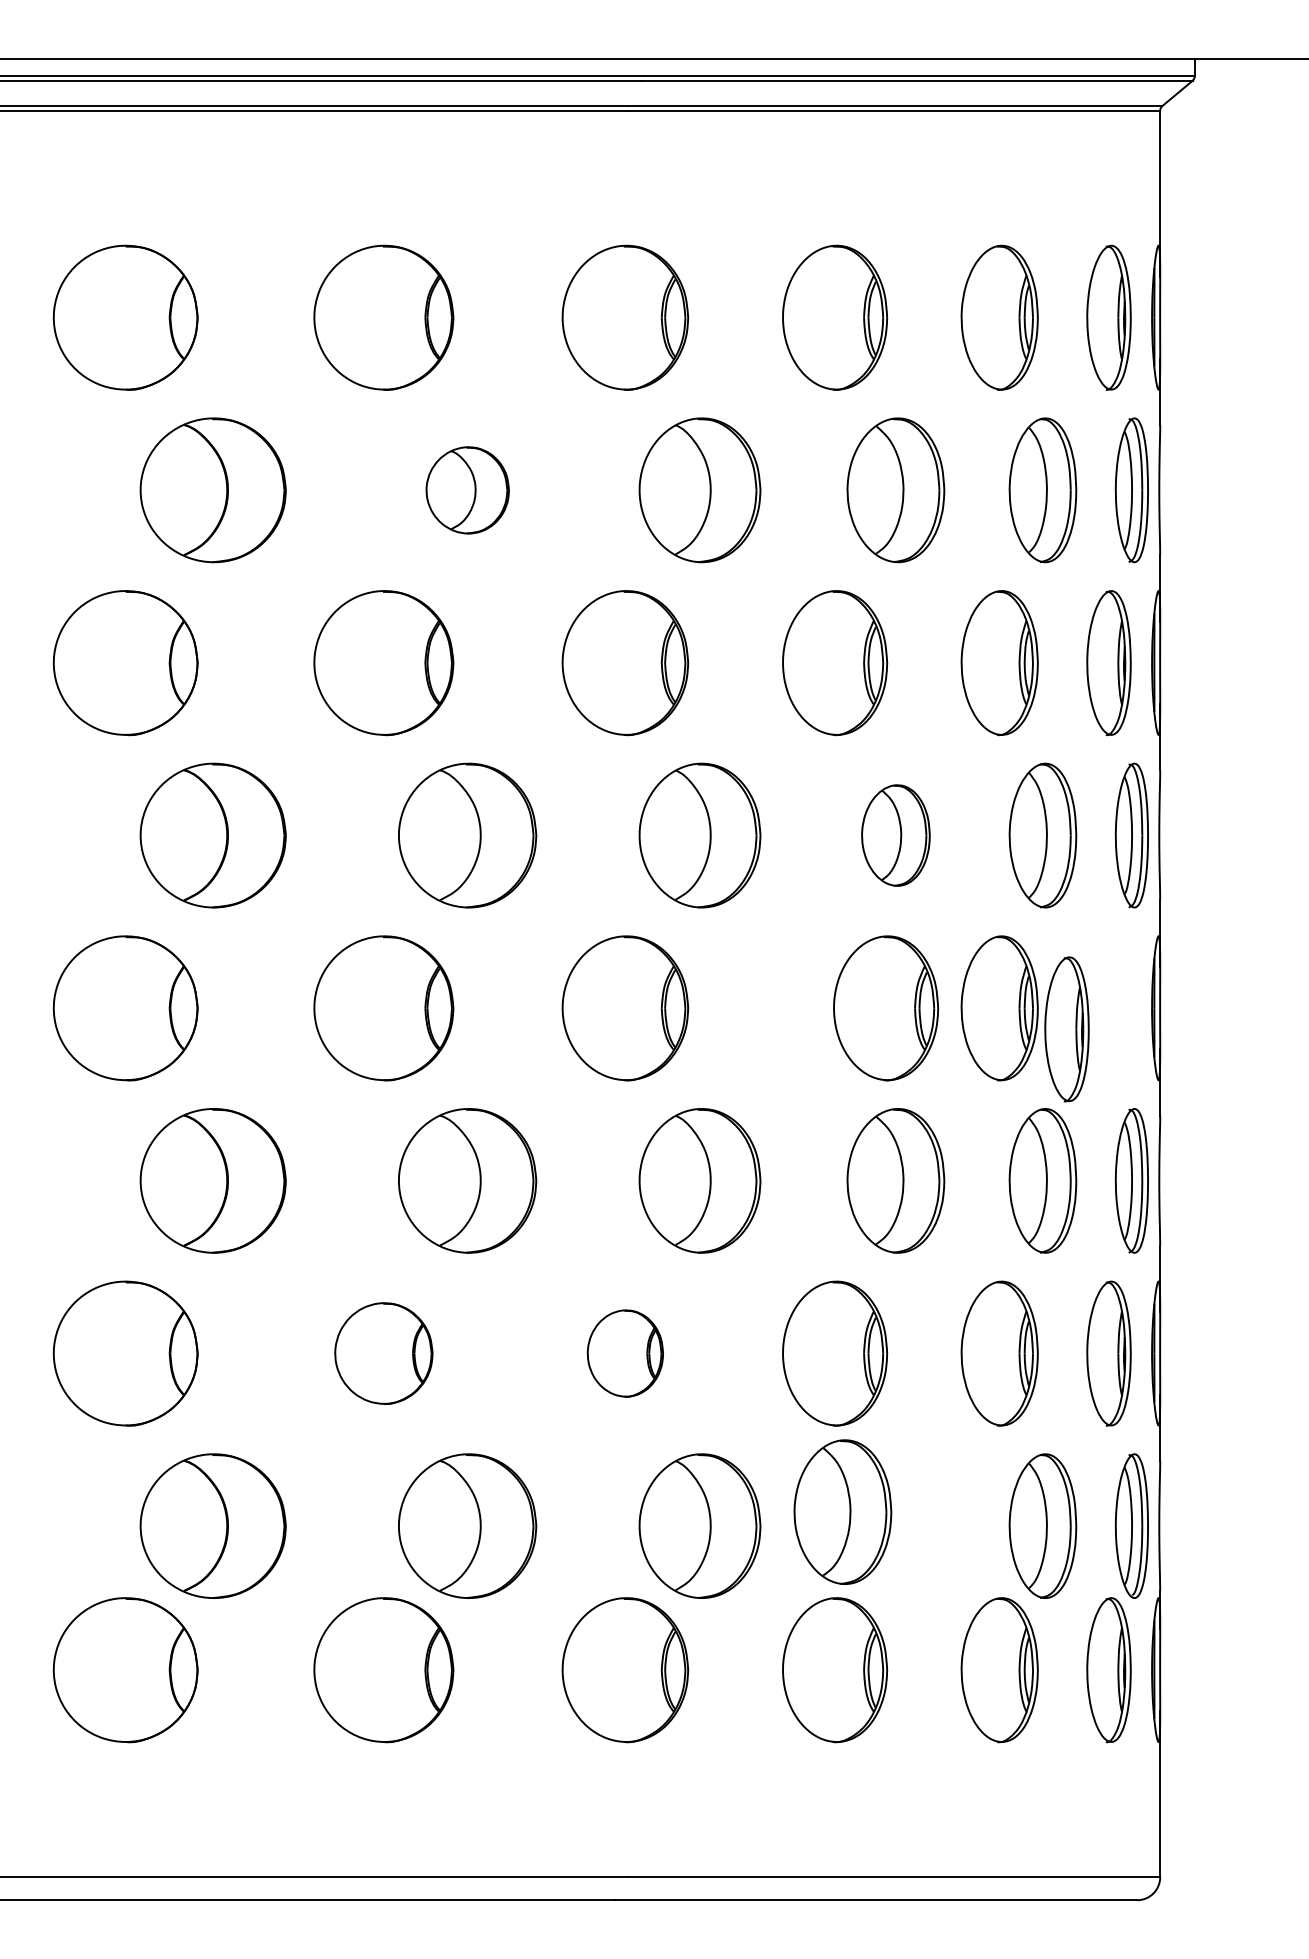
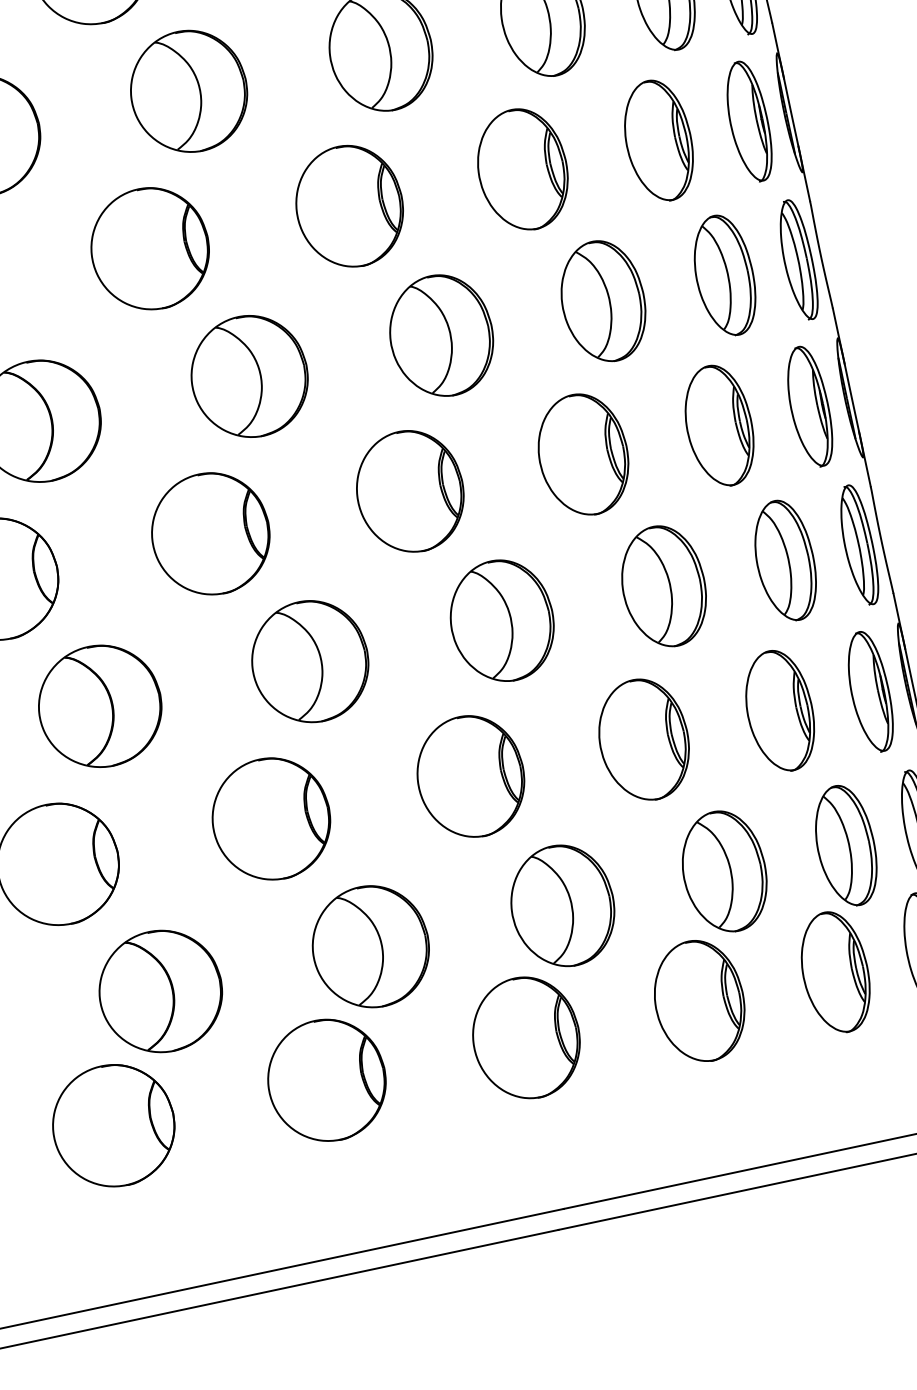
part: (467, 490) -> (188, 91), size x1.67
part: (895, 835) -> (602, 301), size x1.43
part: (886, 1008) -> (583, 454), moved
part: (1066, 1029) -> (809, 407), moved
part: (383, 1353) -> (271, 819), size x1.43
part: (625, 1353) -> (470, 776), size x1.67
part: (842, 1511) -> (724, 871), moved

